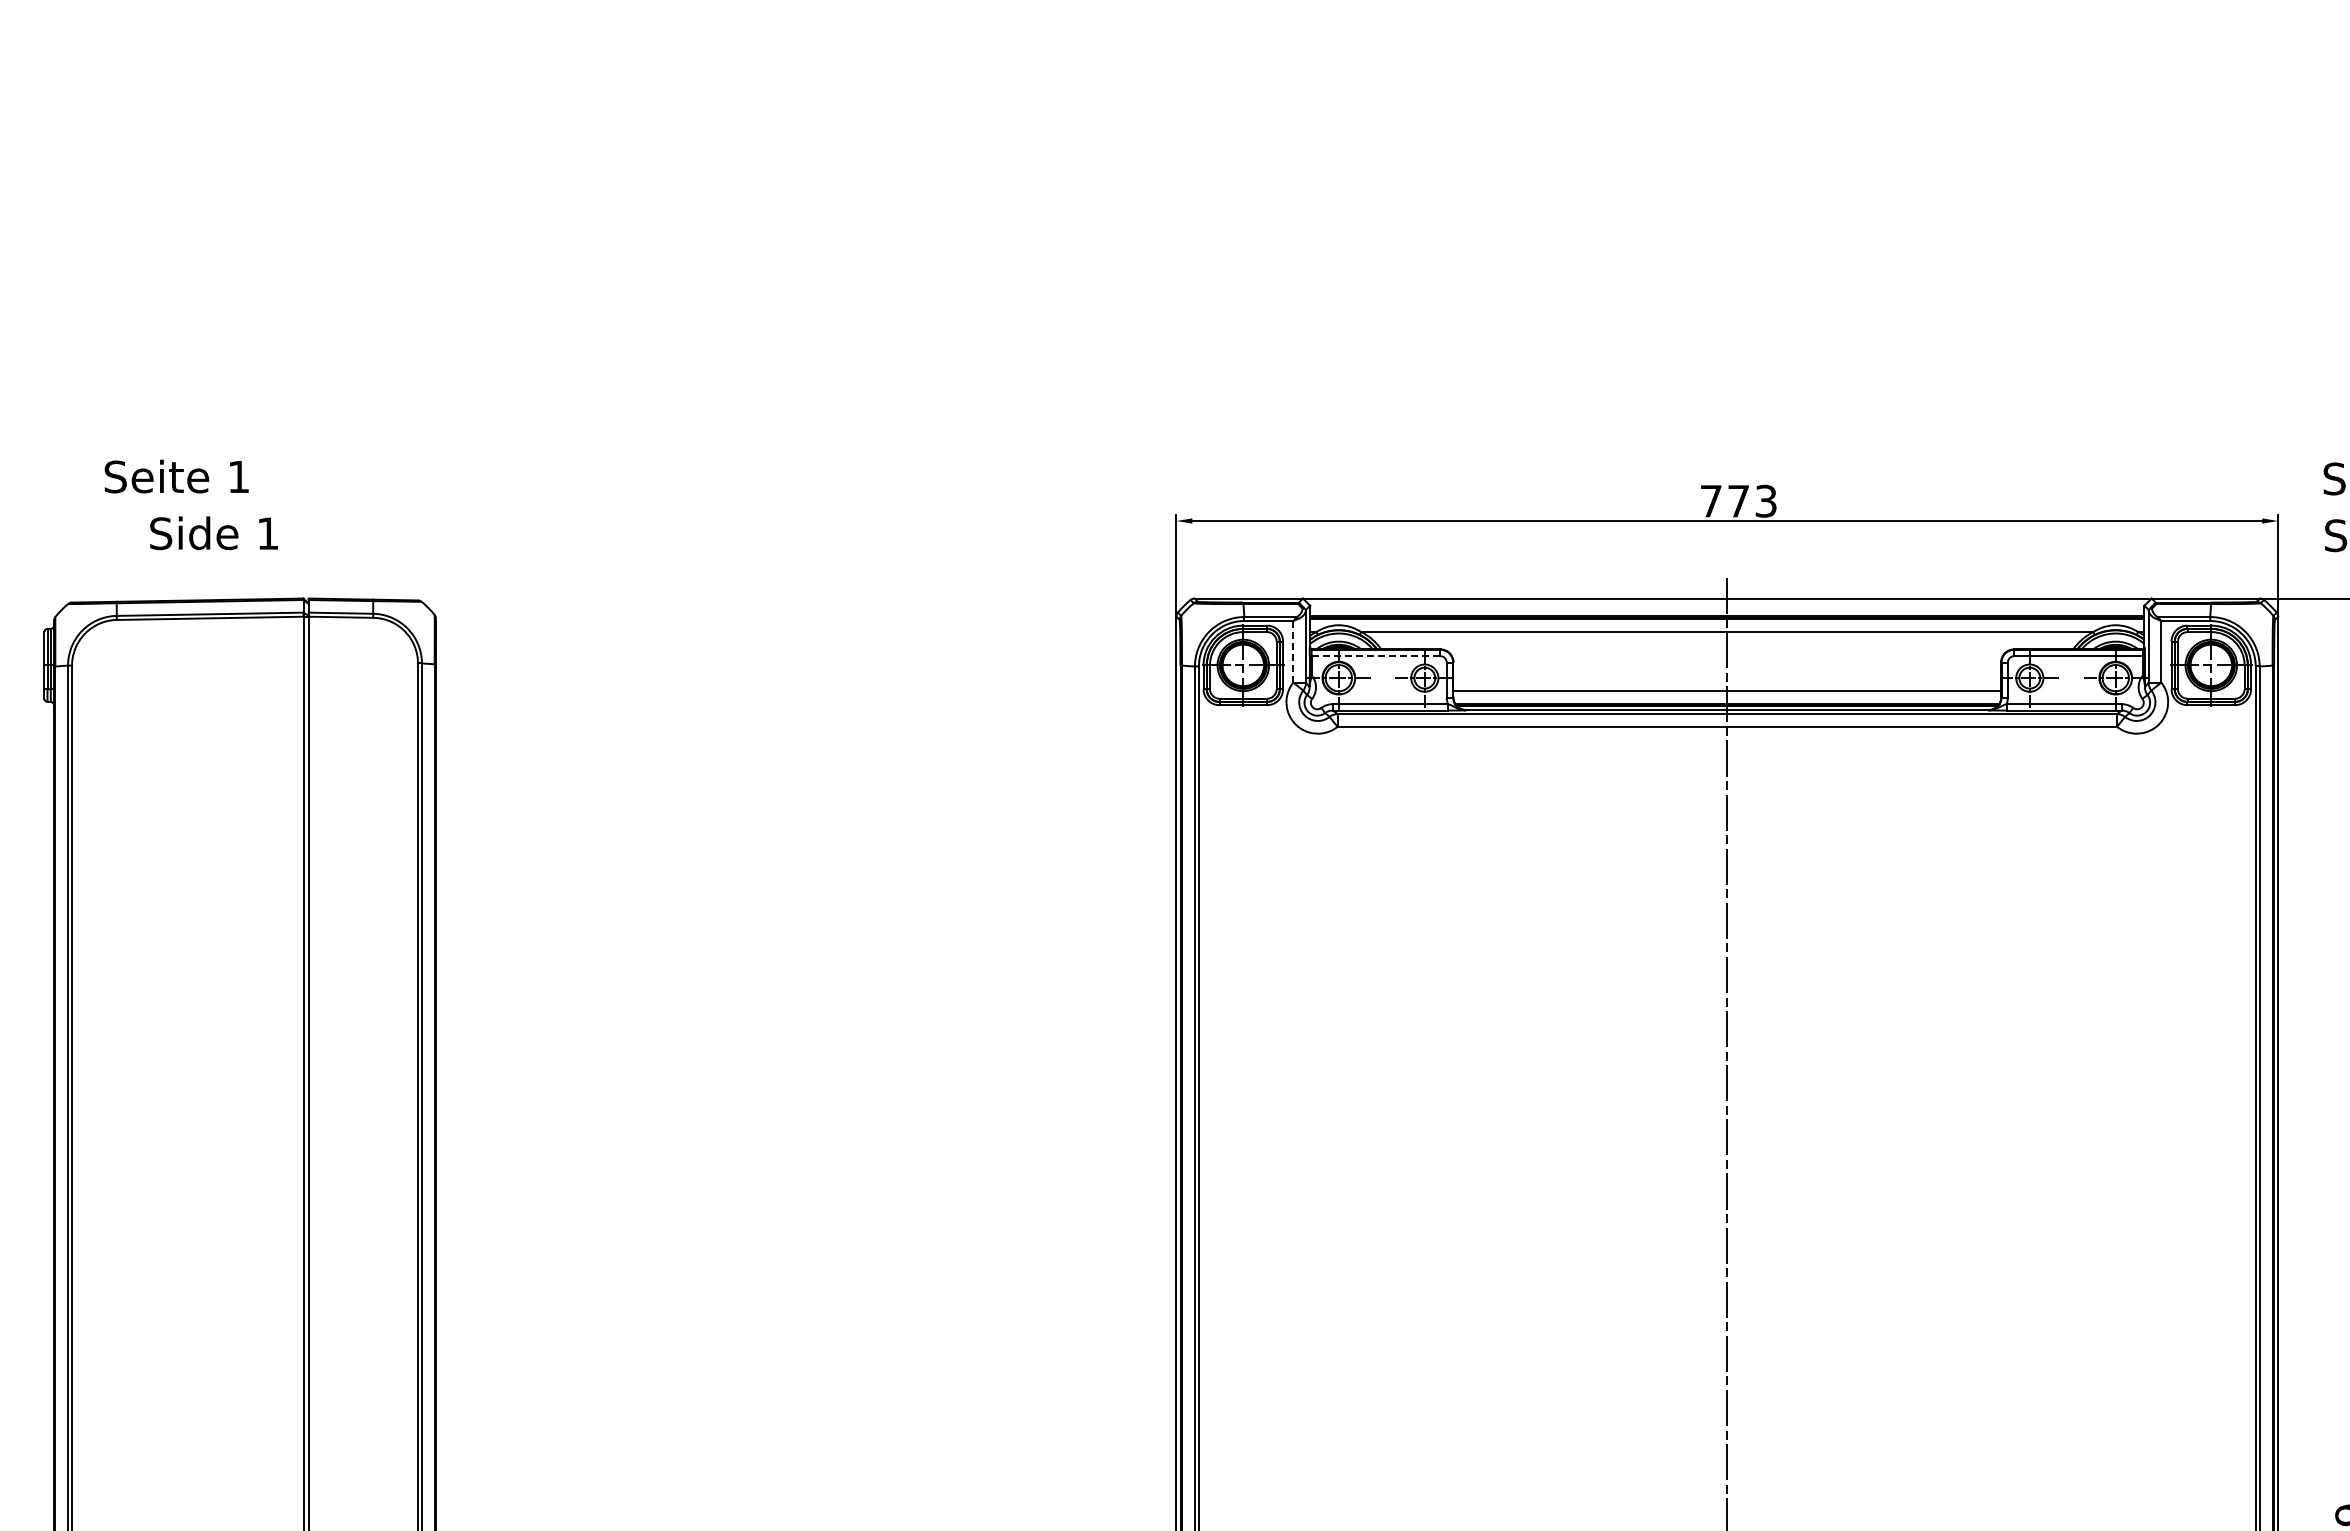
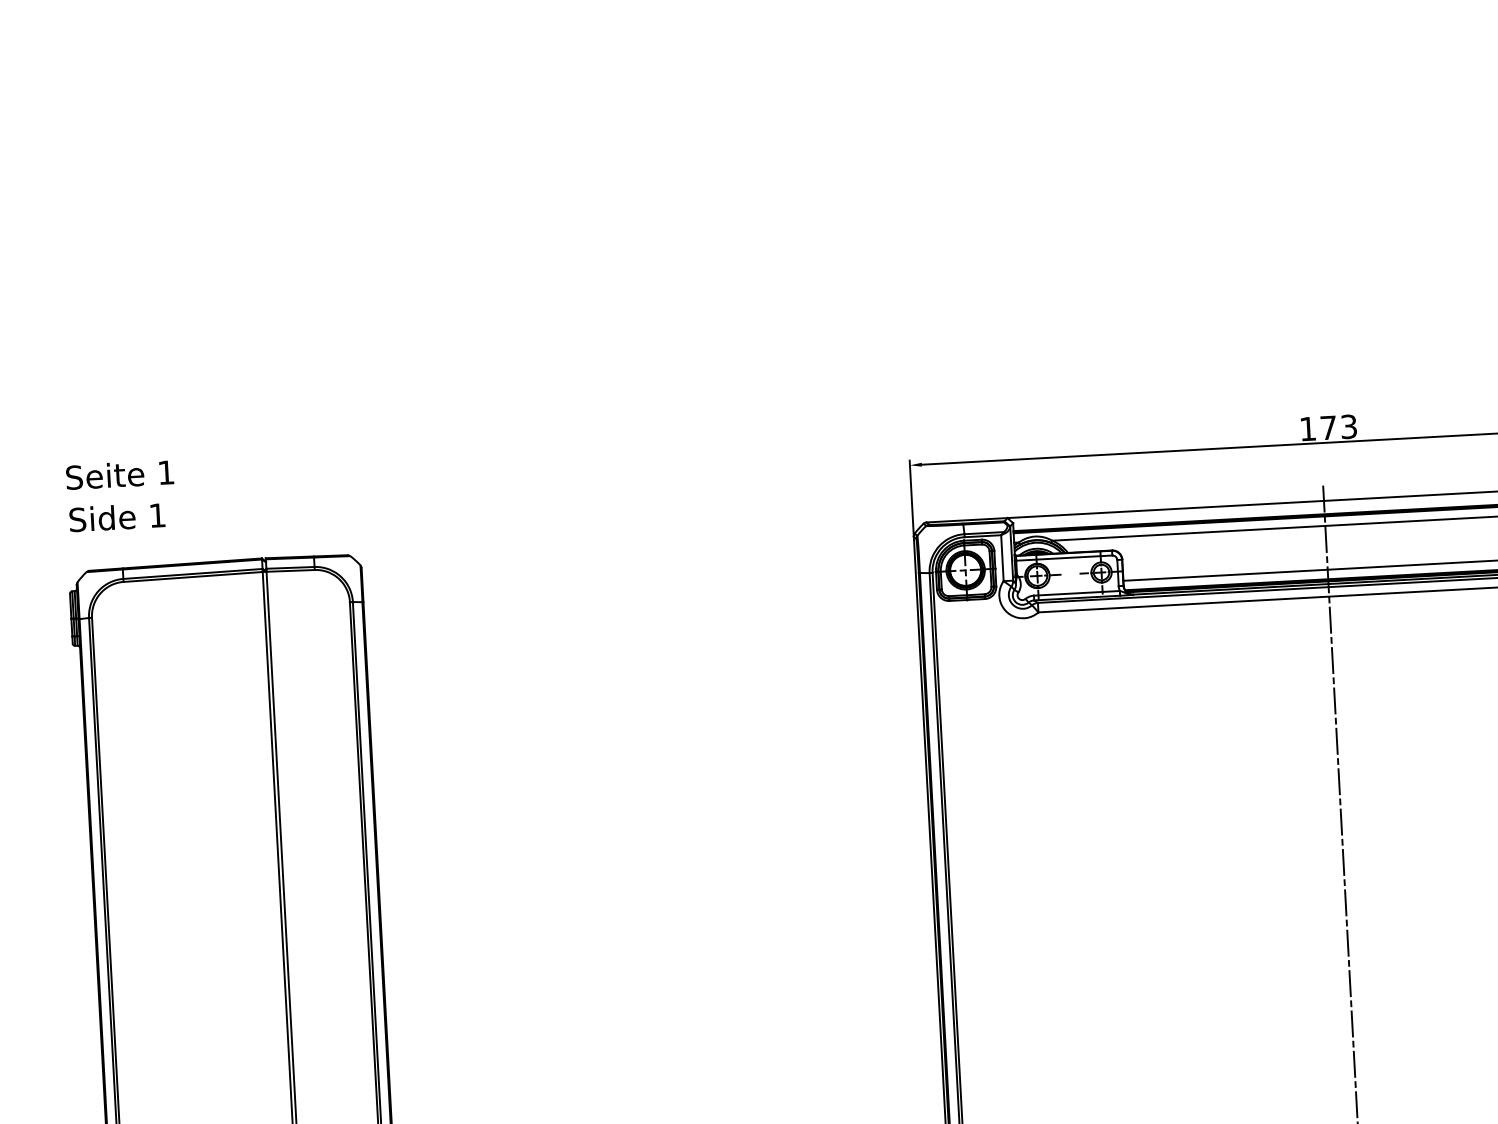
text: (176, 476) -> (119, 474), moved
text: (1711, 501) -> (1308, 429), 773 -> 173
text: (213, 533) -> (116, 517), moved
line: (1293, 651) -> (1002, 557), dashed -> solid
line: (1376, 656) -> (1064, 558), dashed -> solid

